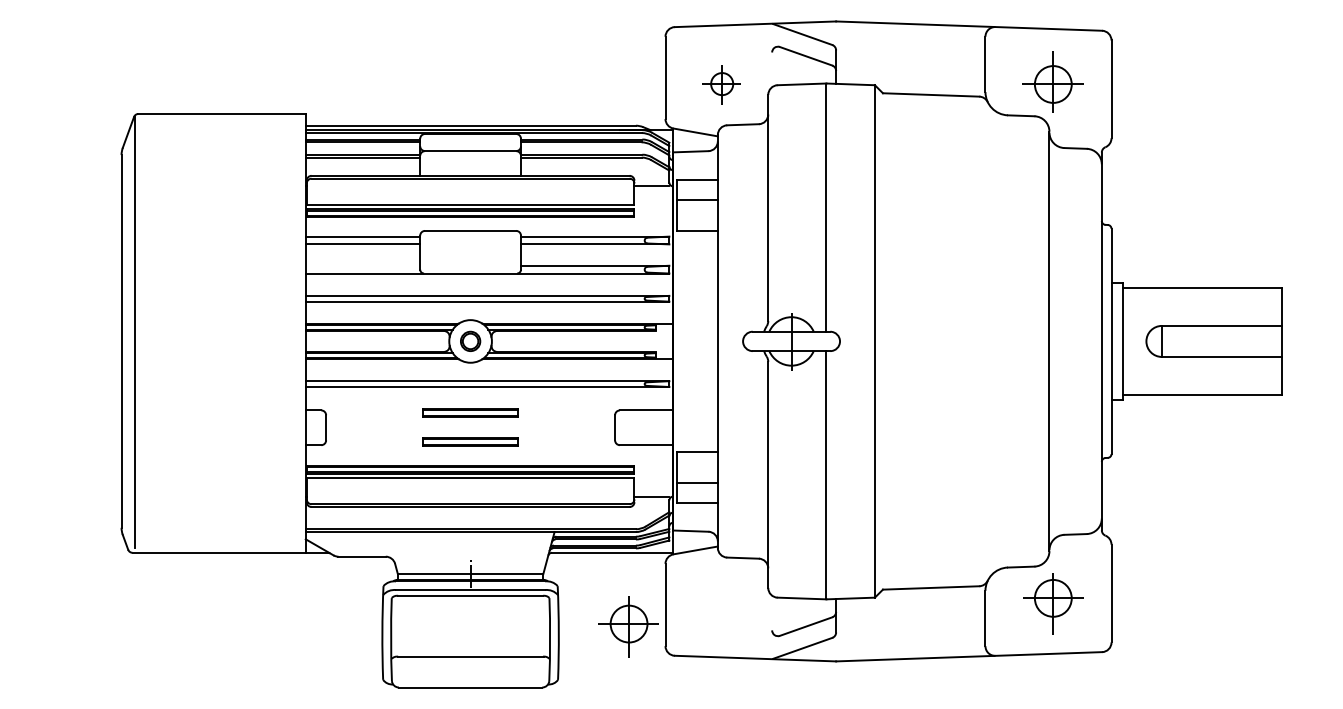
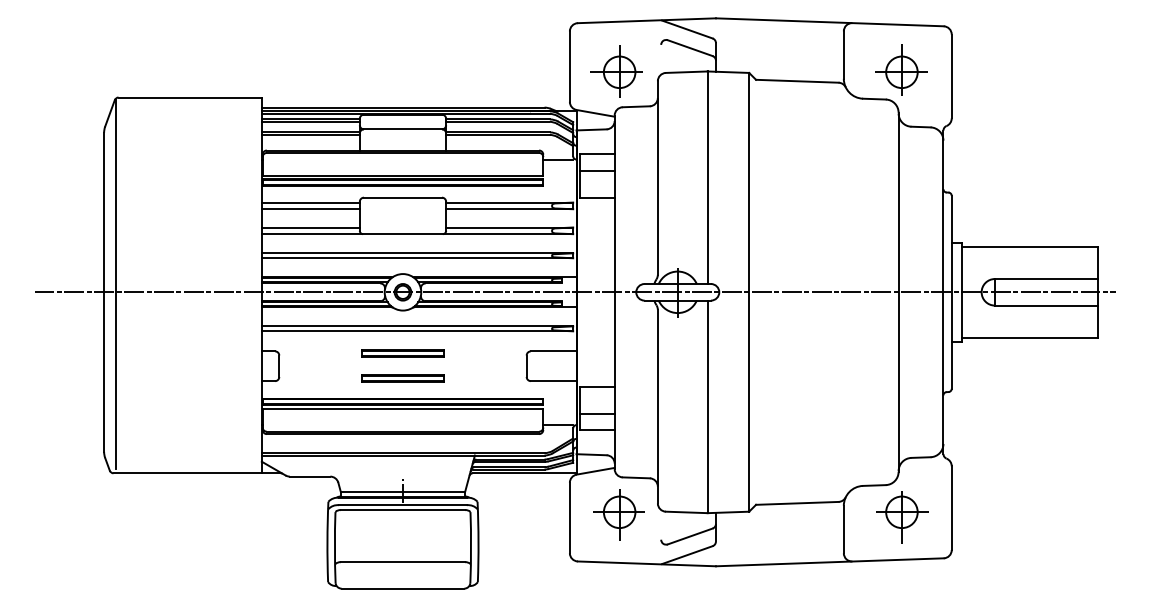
part: (719, 83) -> (616, 71), size x1.67
line: (362, 265) -> (310, 227), added
line: (670, 341) -> (574, 292), added
part: (627, 626) -> (618, 514), moved

